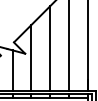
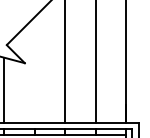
line: (31, 57) -> (34, 69), removed

